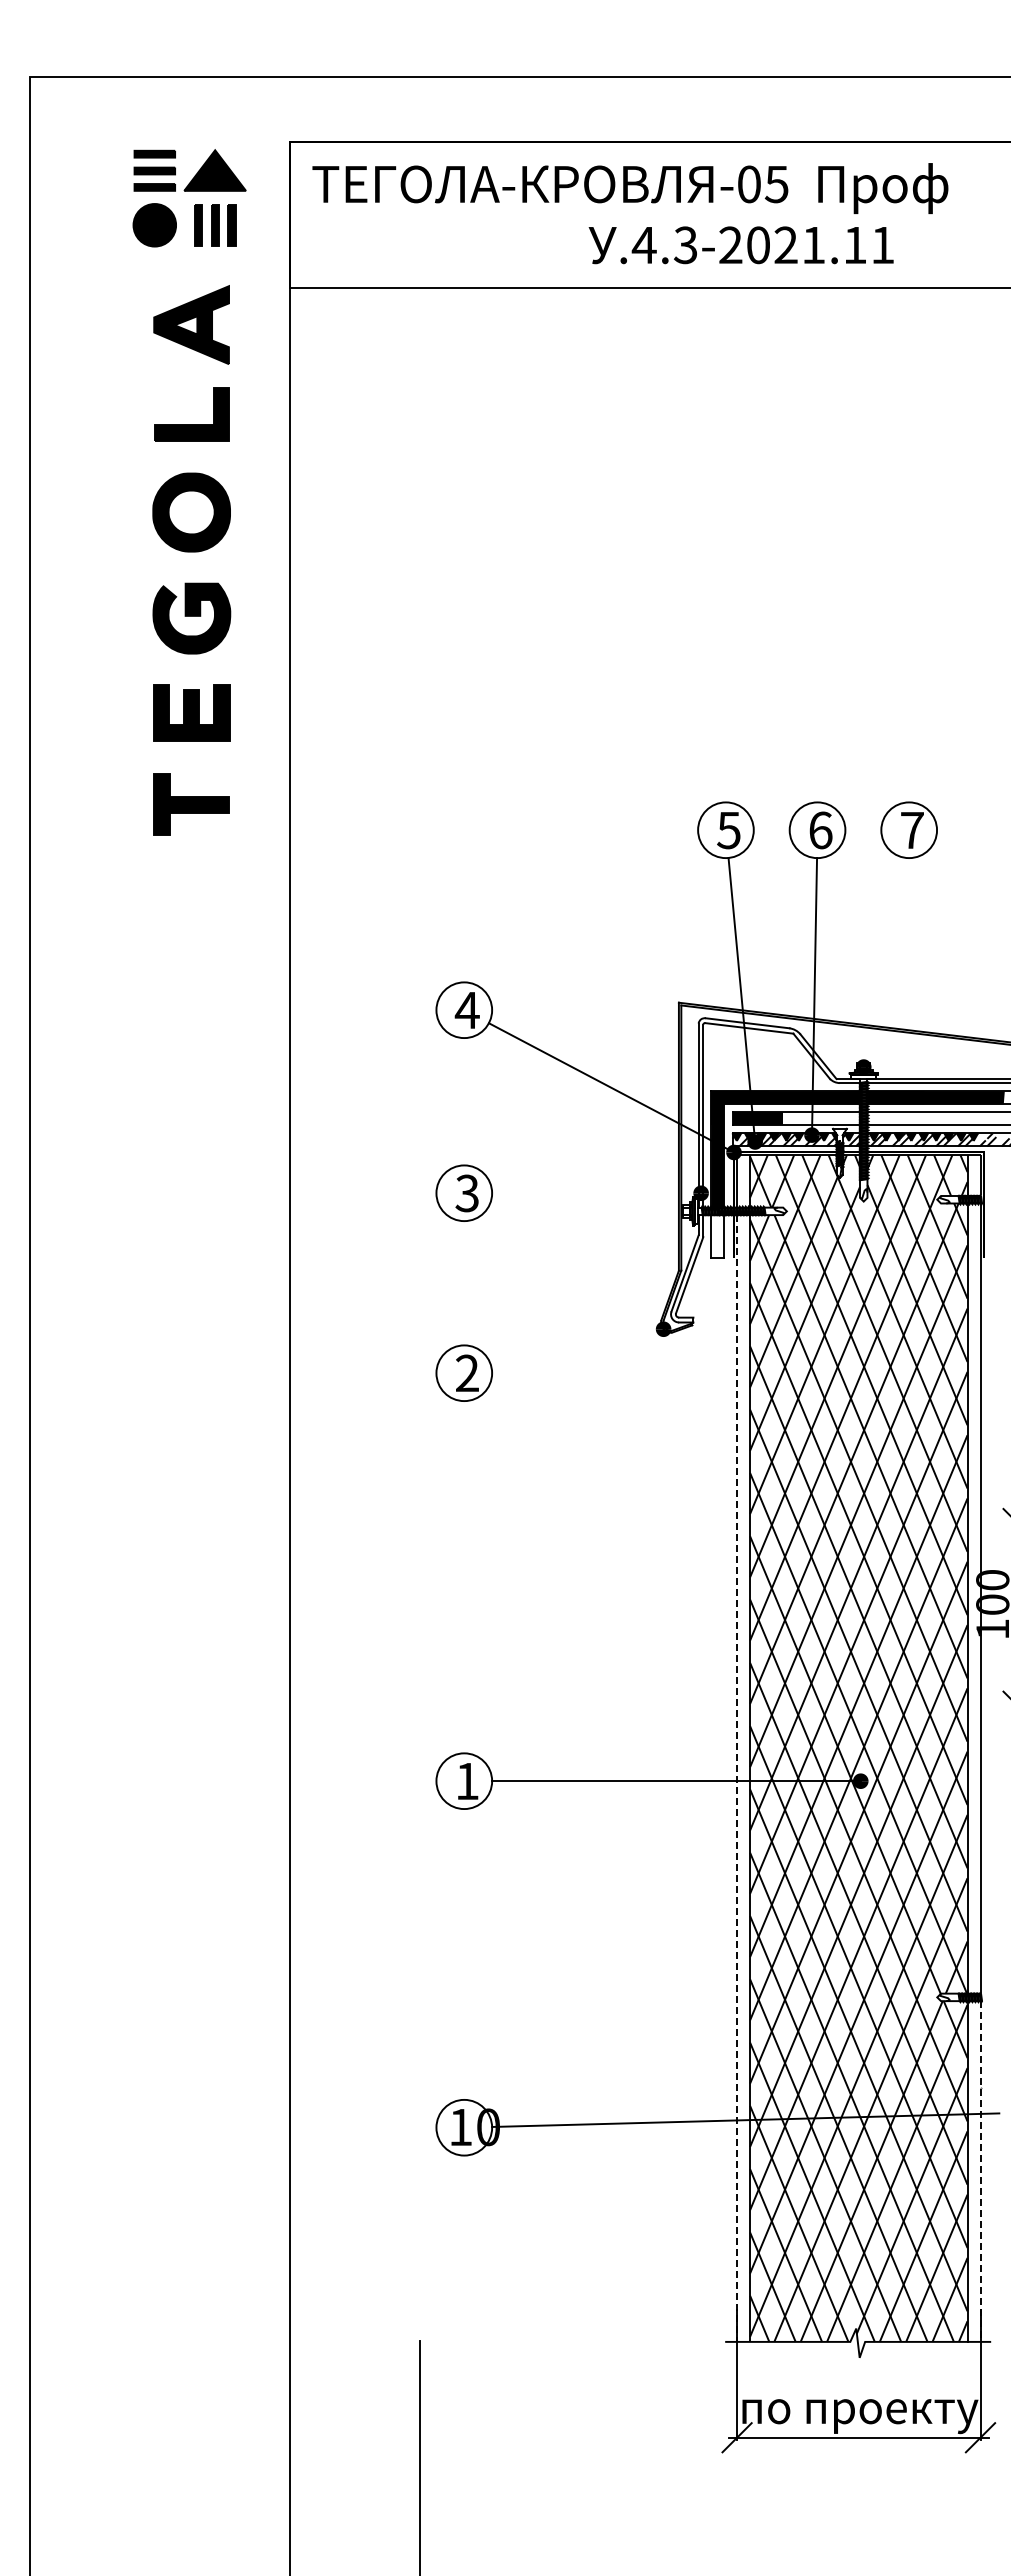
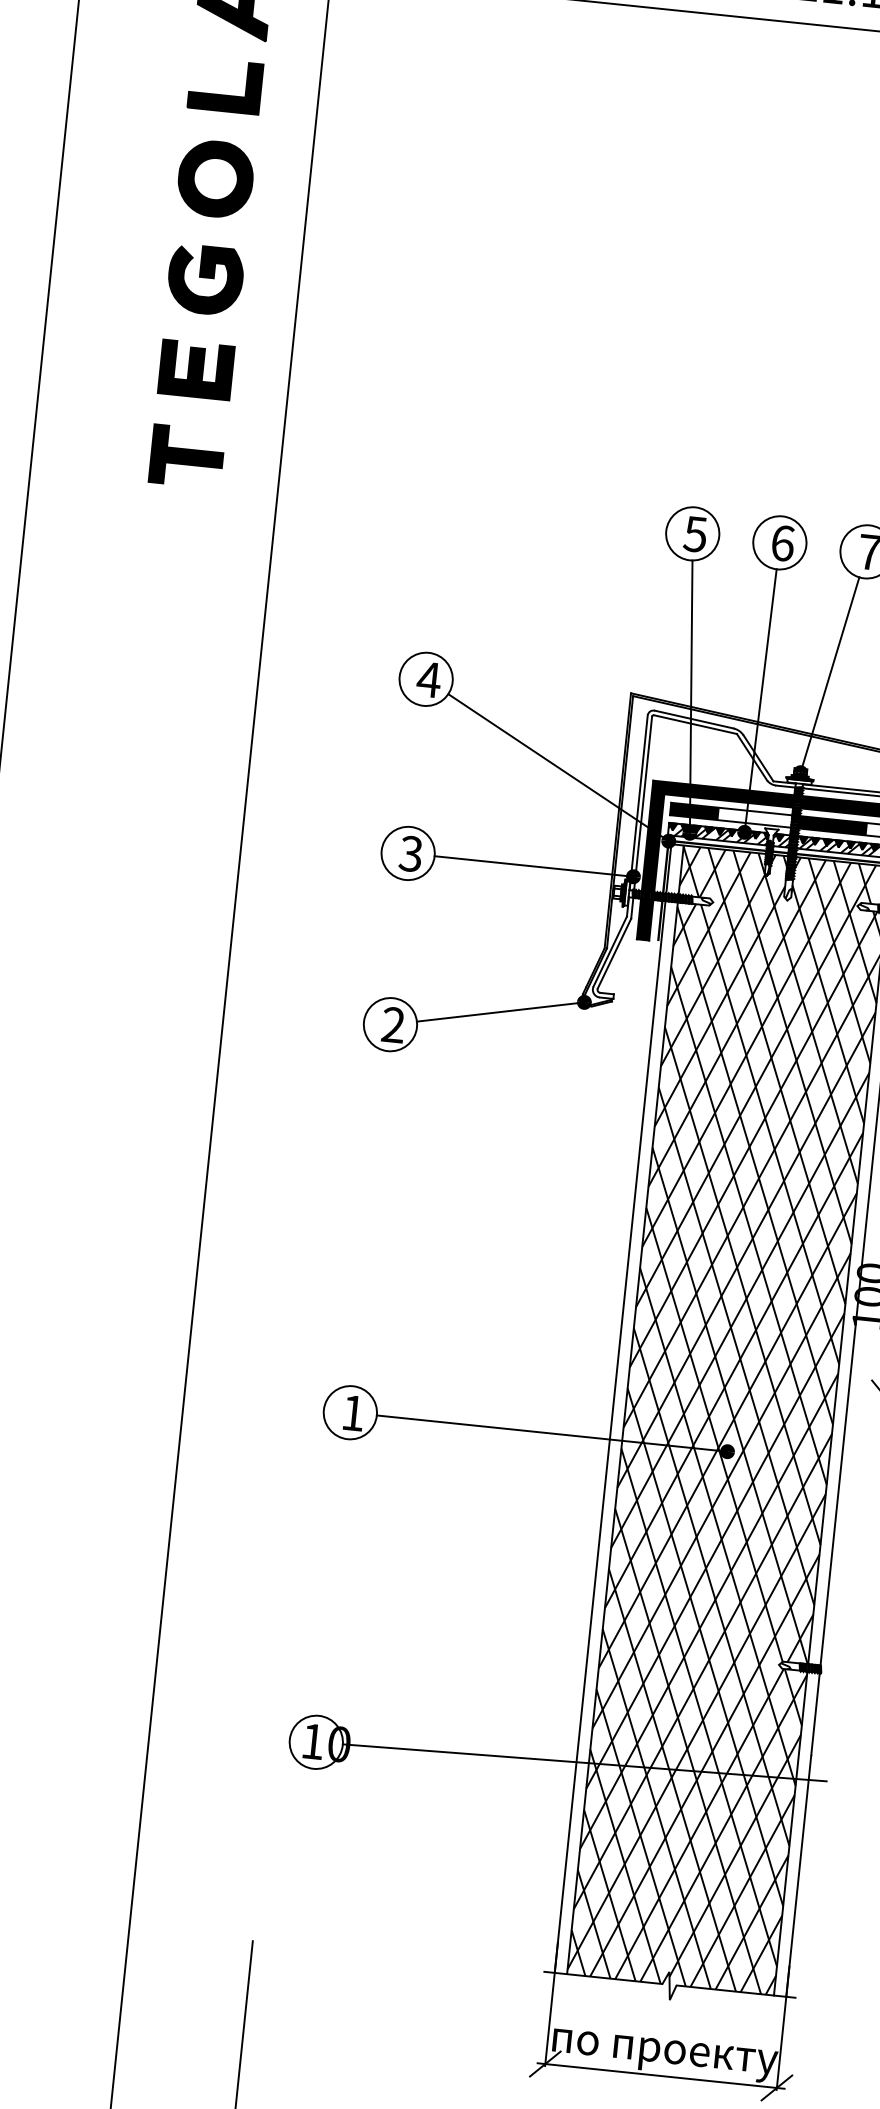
line: (883, 962) -> (829, 675), added
fill: (903, 1118) -> (833, 825), added
line: (596, 1193) -> (533, 866), added
fill: (717, 1236) -> (644, 919), added
line: (577, 1348) -> (500, 1012), added
line: (737, 1779) -> (610, 1437), dashed -> solid
line: (980, 2172) -> (802, 1835), dashed -> solid

